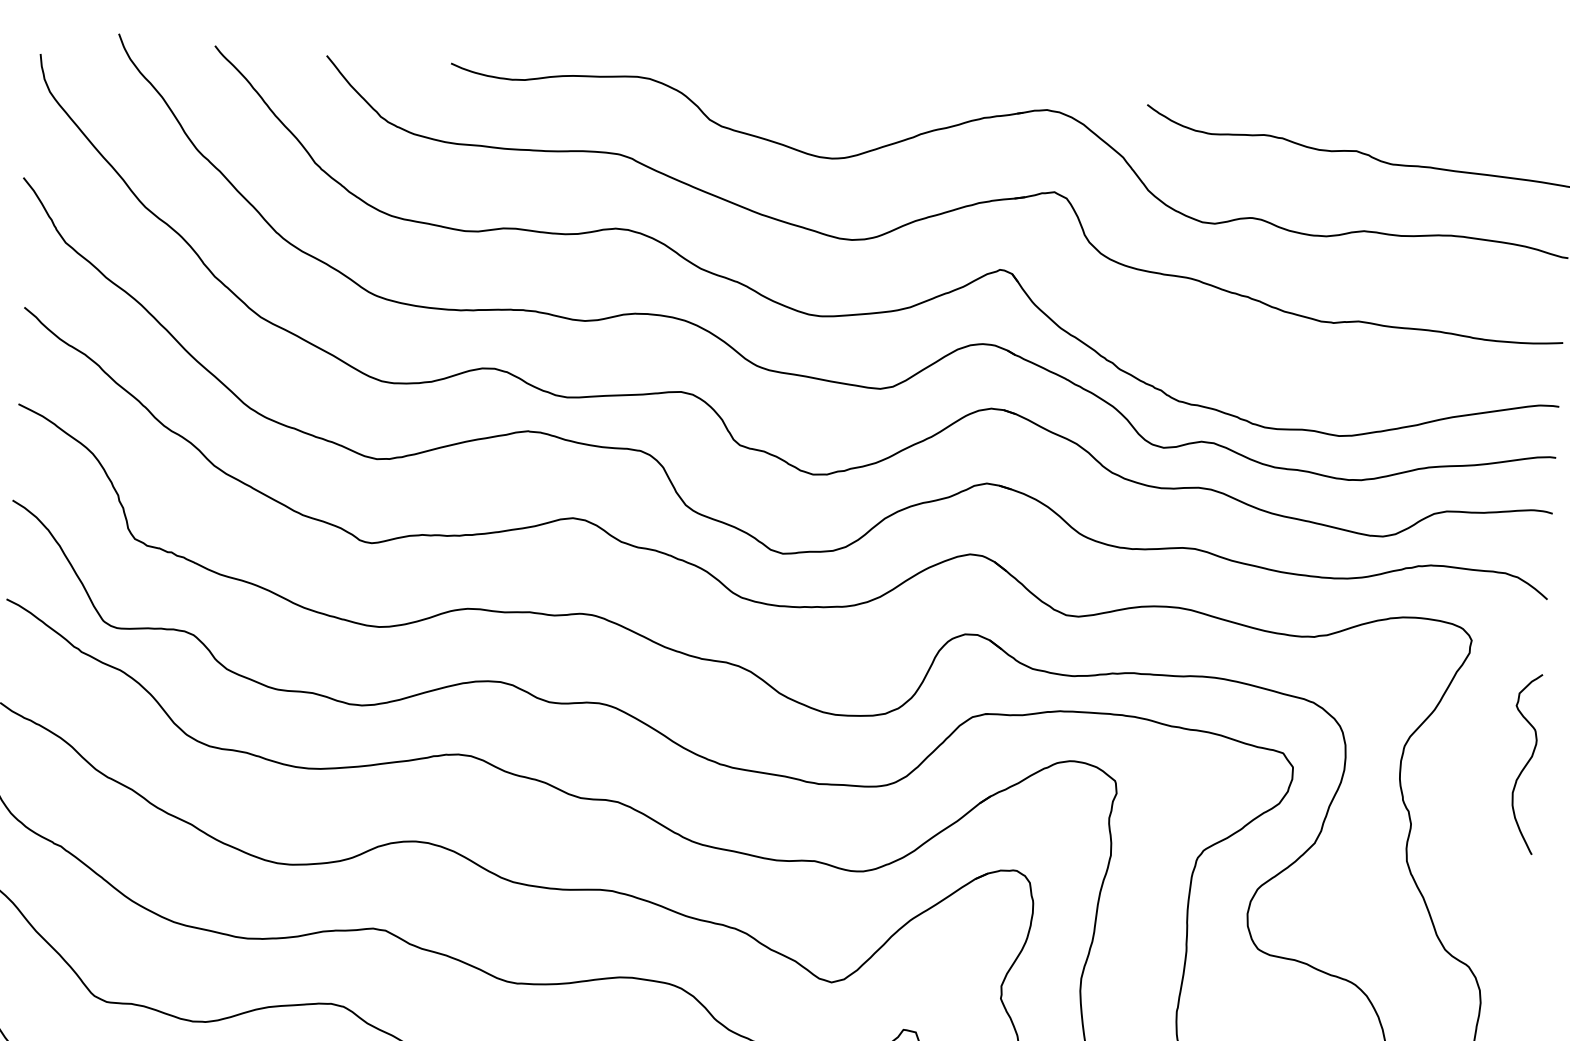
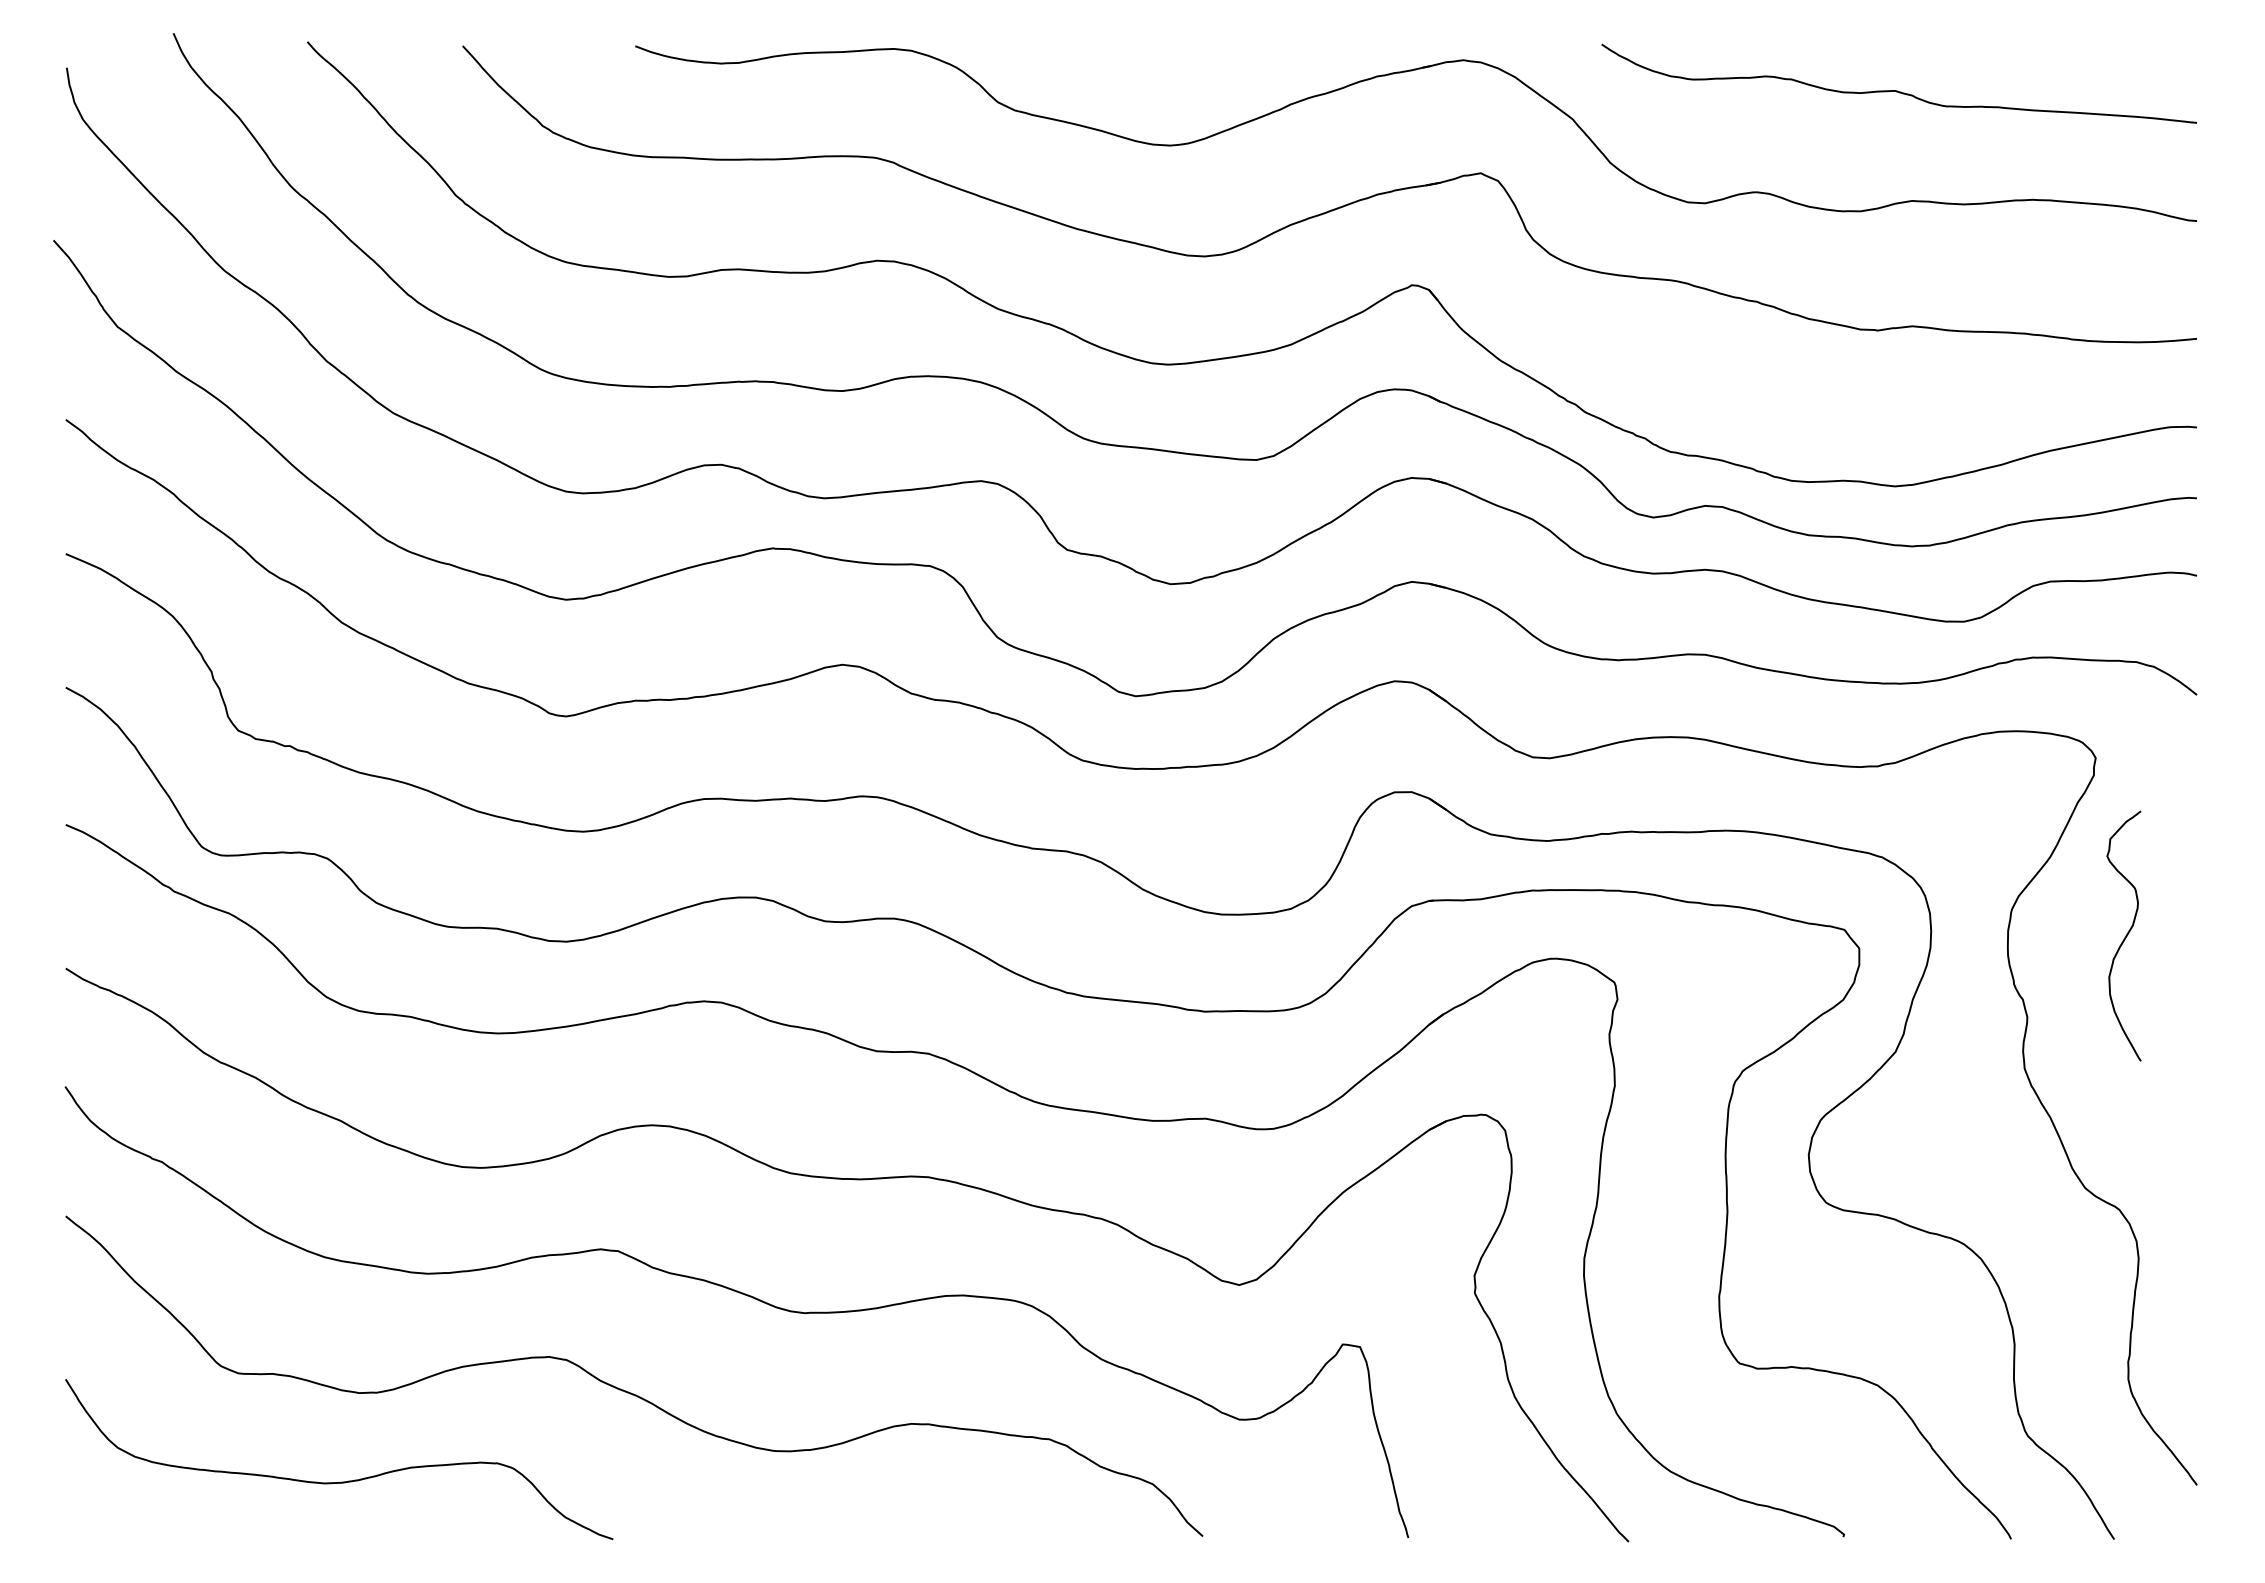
curve: (1526, 763) -> (2125, 935), moved

